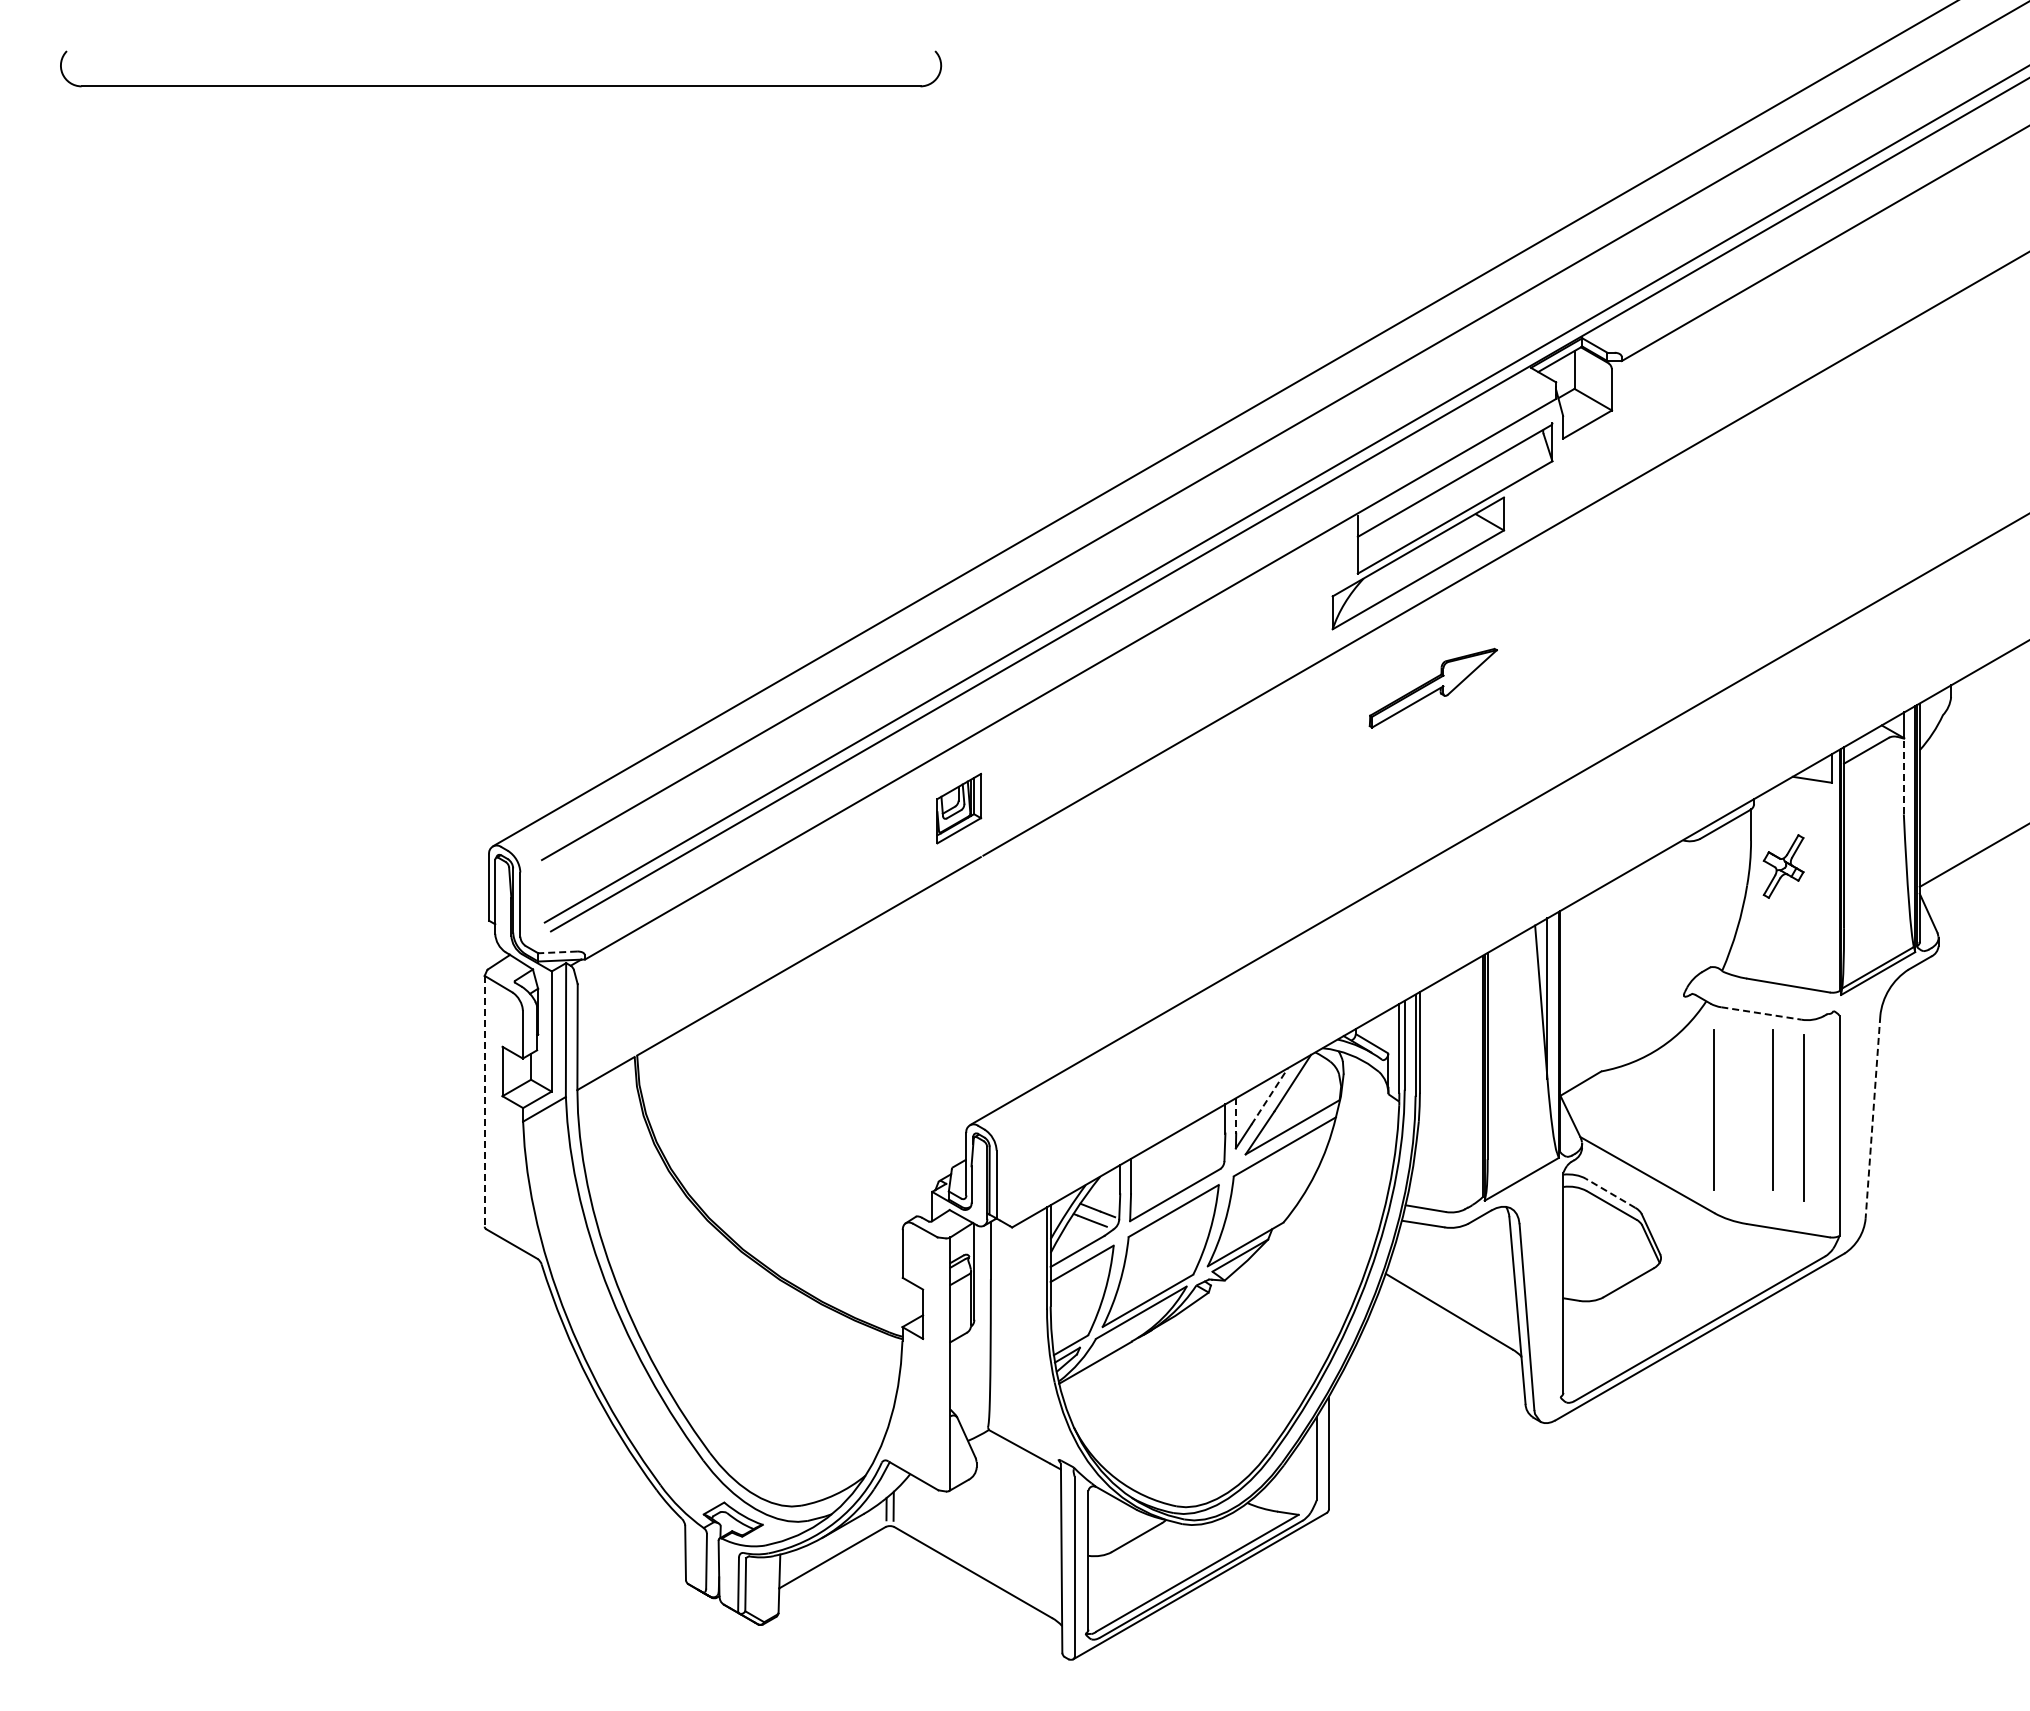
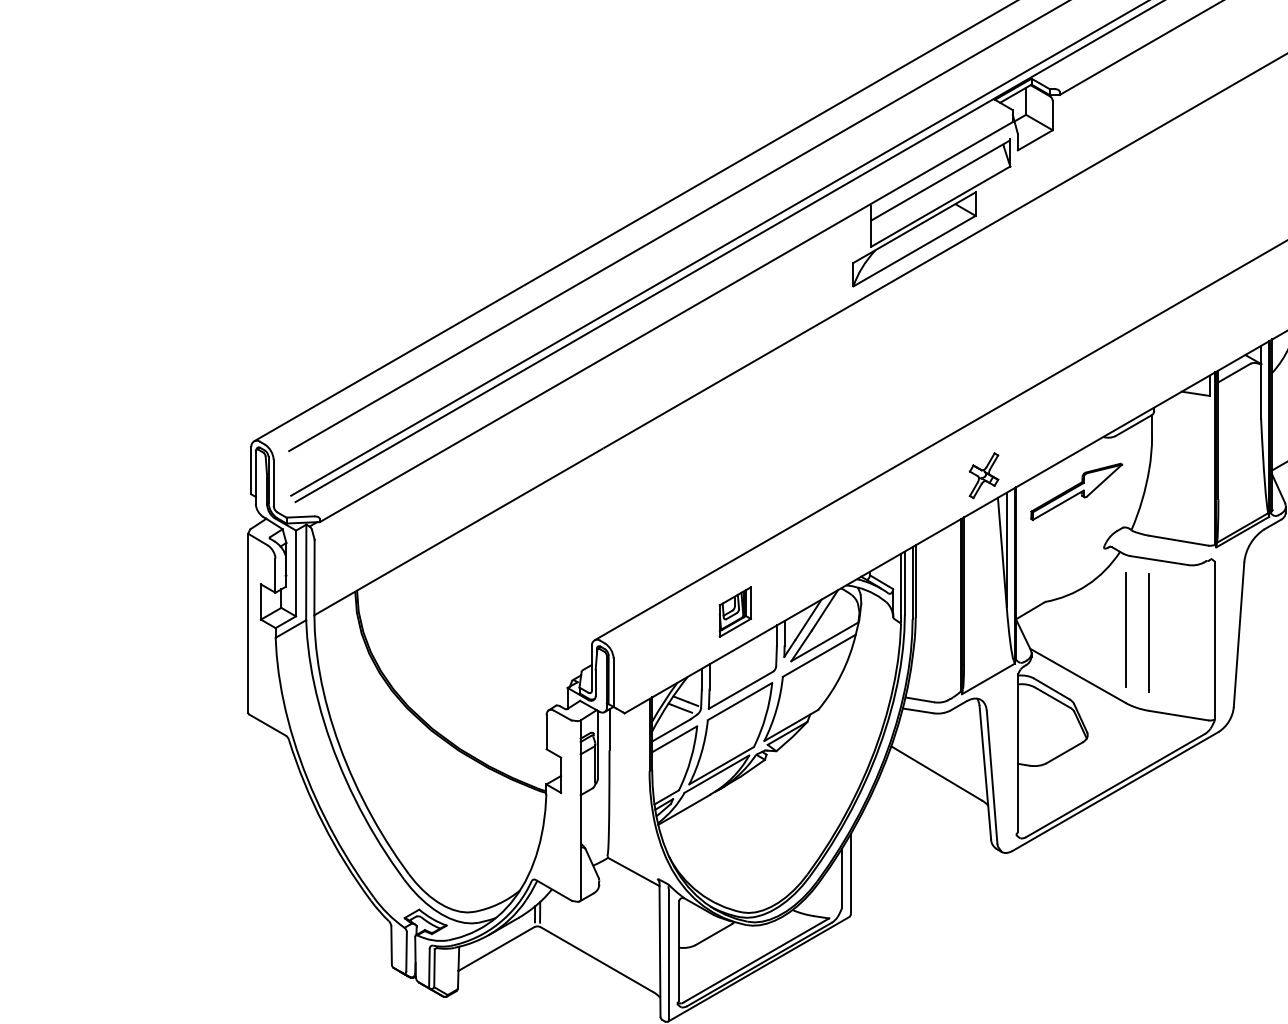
part: (1432, 687) -> (1075, 491), moved
line: (1903, 776) -> (1260, 391), dashed -> solid
part: (959, 808) -> (735, 612), moved
part: (1783, 866) -> (983, 475), moved
line: (557, 952) -> (300, 517), dashed -> solid
line: (1761, 1013) -> (1159, 560), dashed -> solid
line: (1269, 1096) -> (808, 619), dashed -> solid
line: (484, 1101) -> (248, 623), dashed -> solid
line: (1772, 1109) -> (1167, 629), removed
line: (1236, 1115) -> (784, 633), dashed -> solid
line: (1803, 1117) -> (1148, 632), moved
line: (1872, 1117) -> (1238, 634), dashed -> solid
line: (1610, 1193) -> (1051, 689), dashed -> solid

